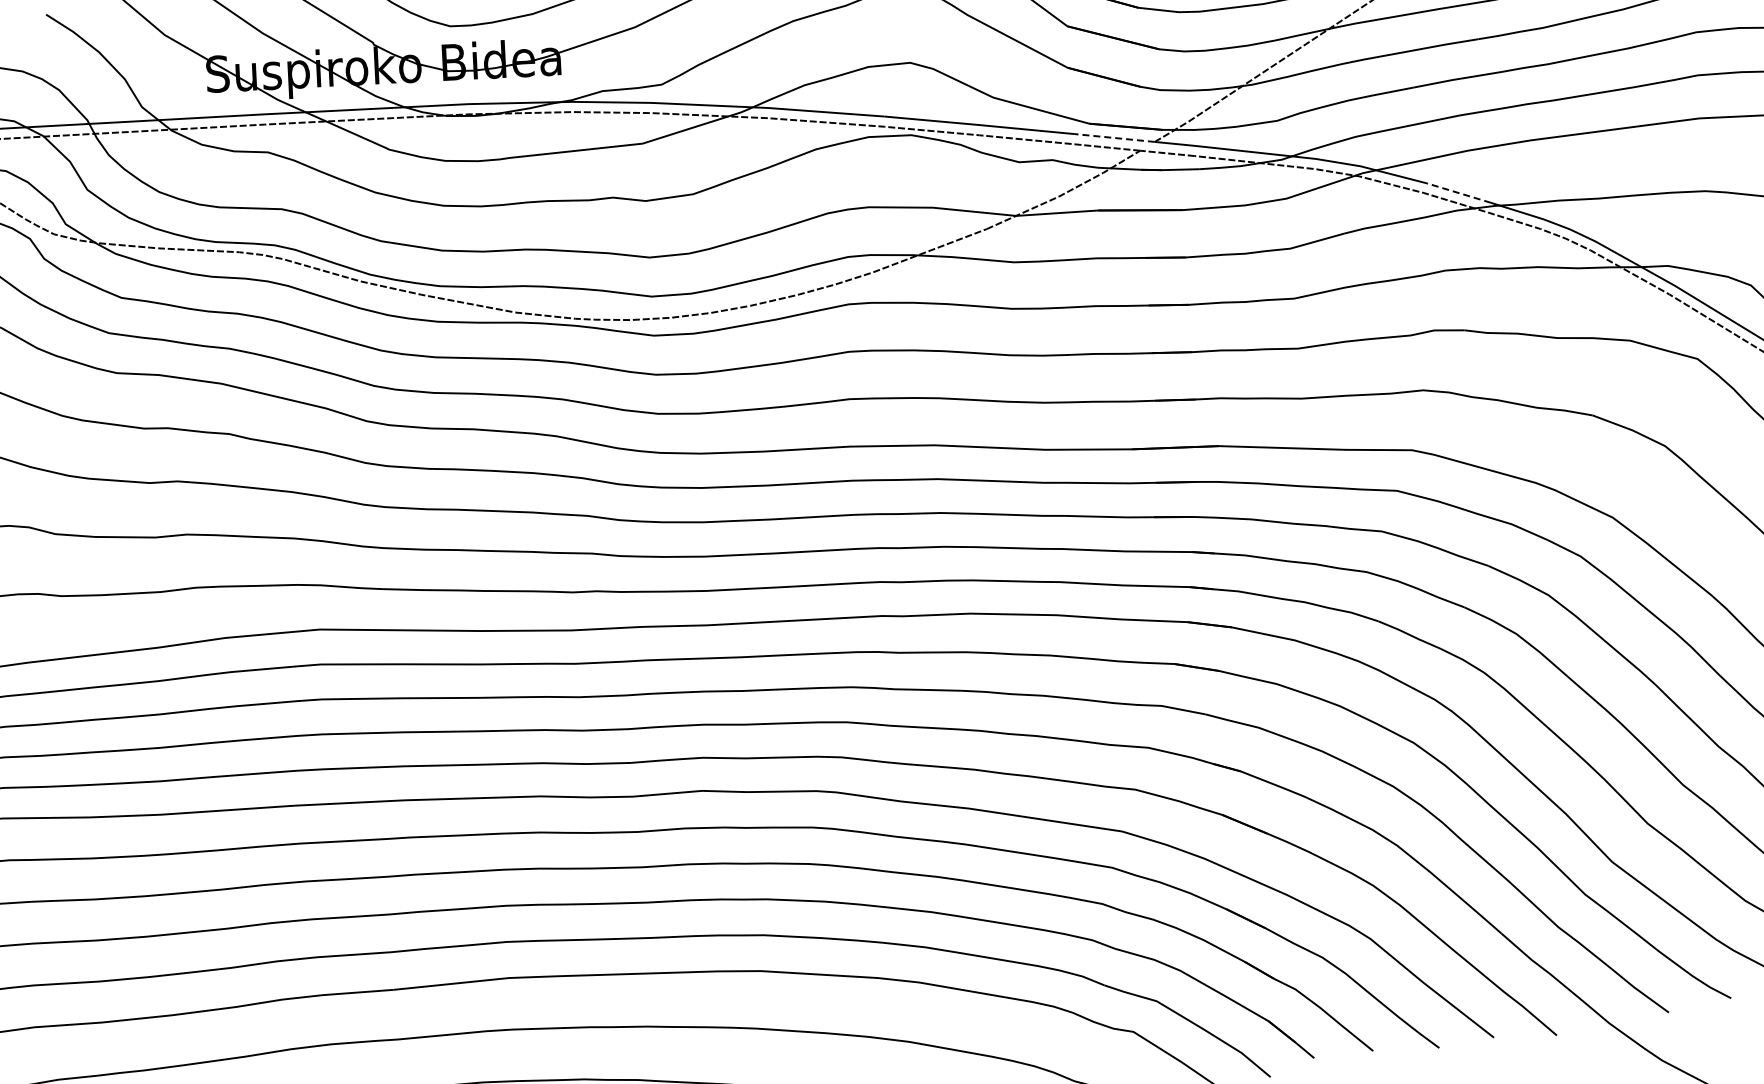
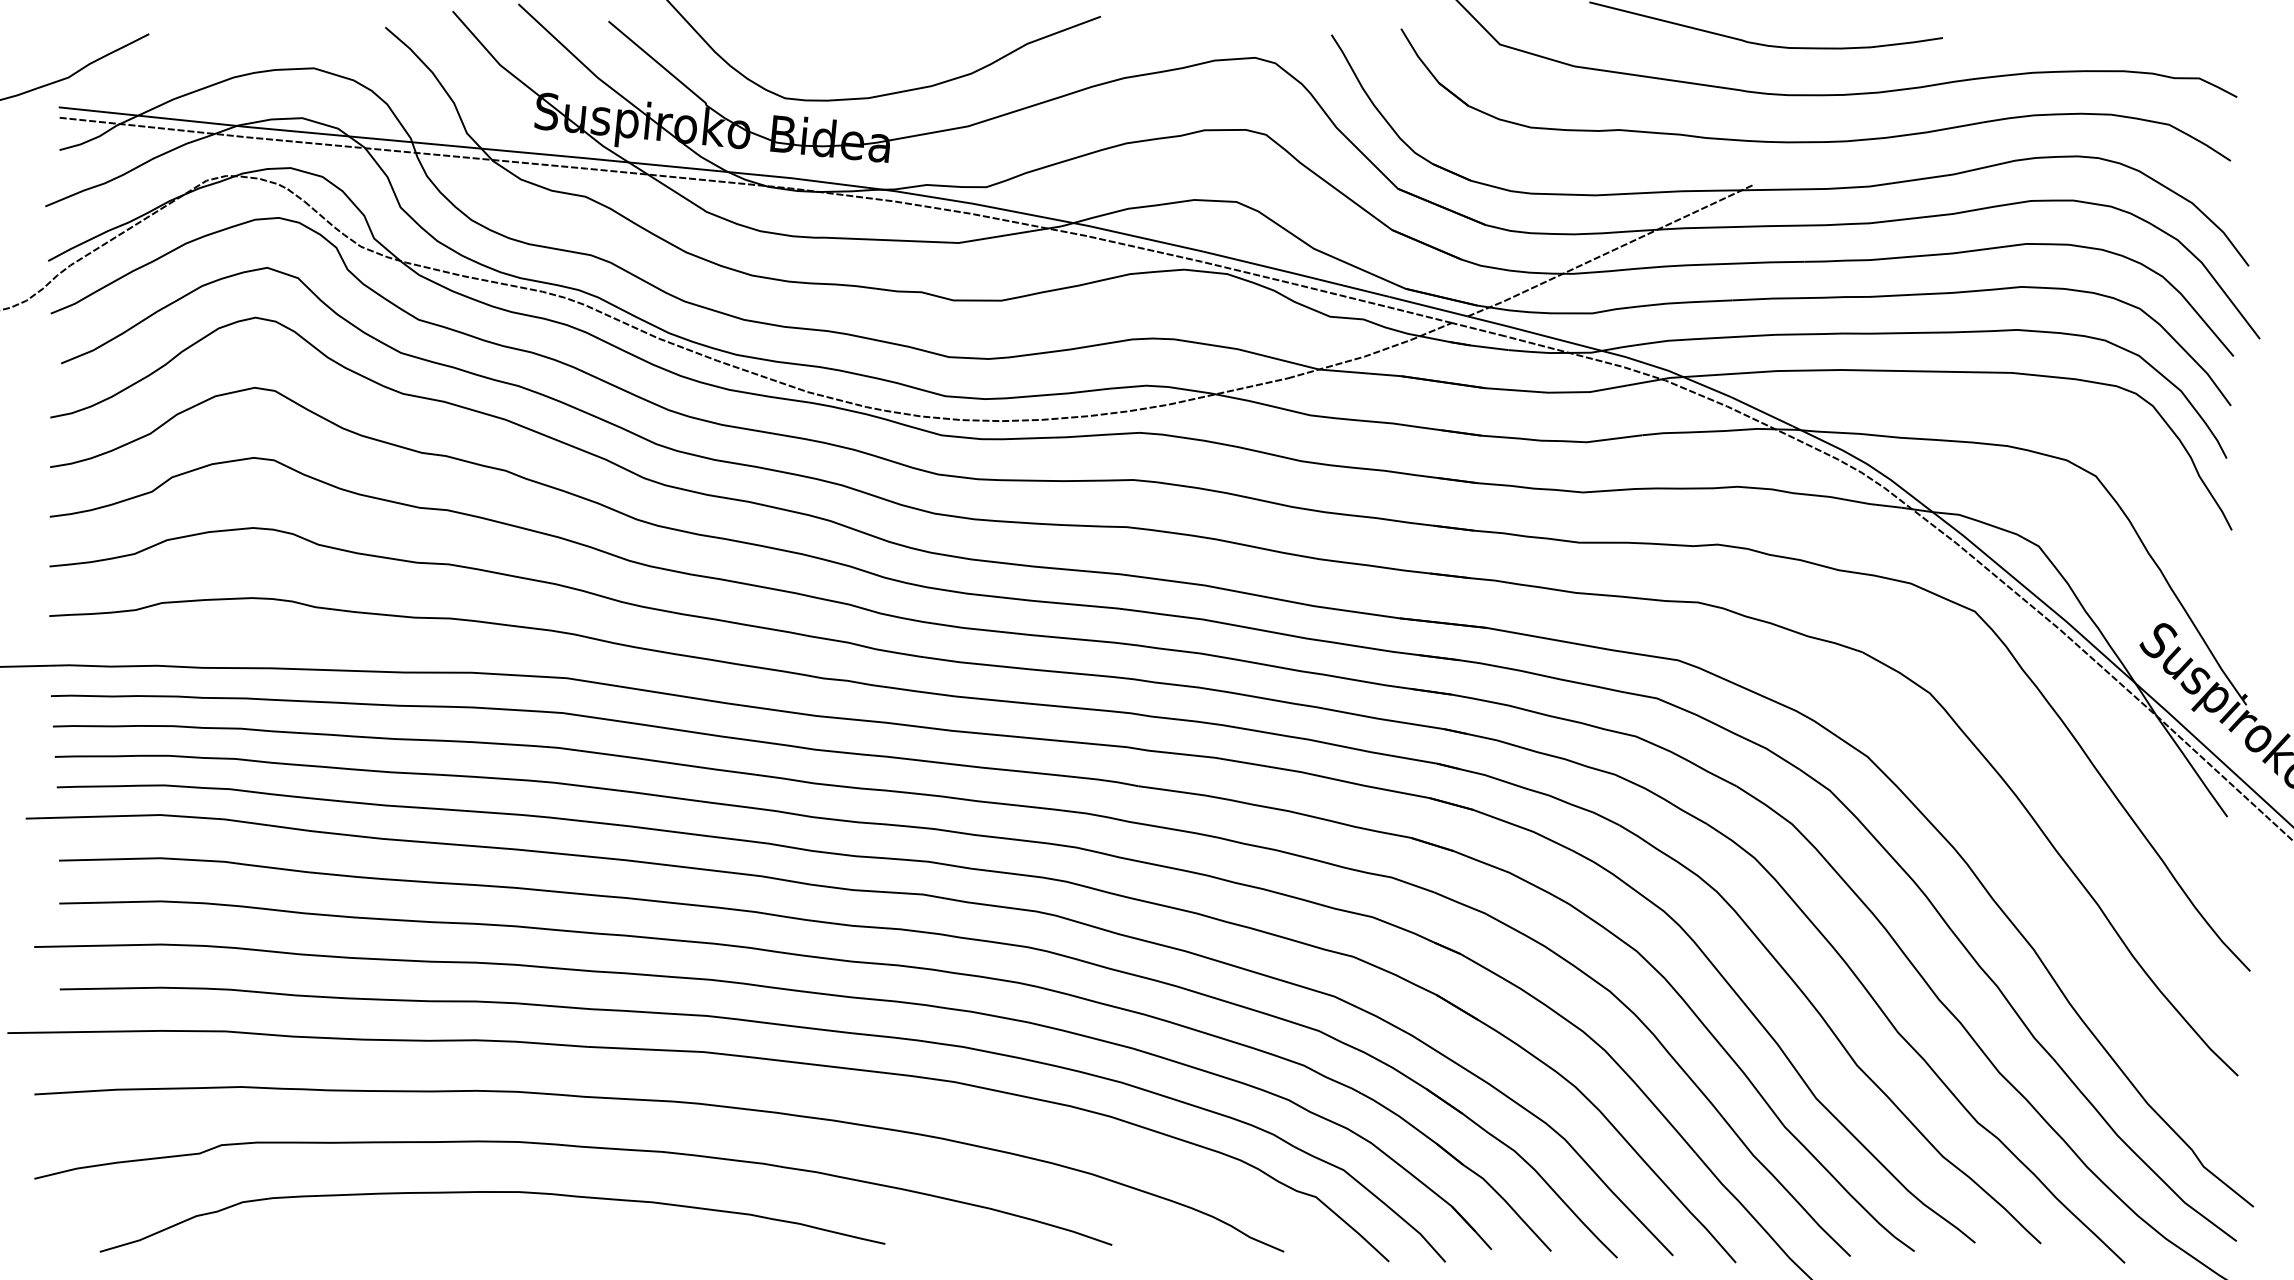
line: (1114, 137) -> (1428, 306), dashed -> solid
line: (1458, 192) -> (1761, 411), dashed -> solid

